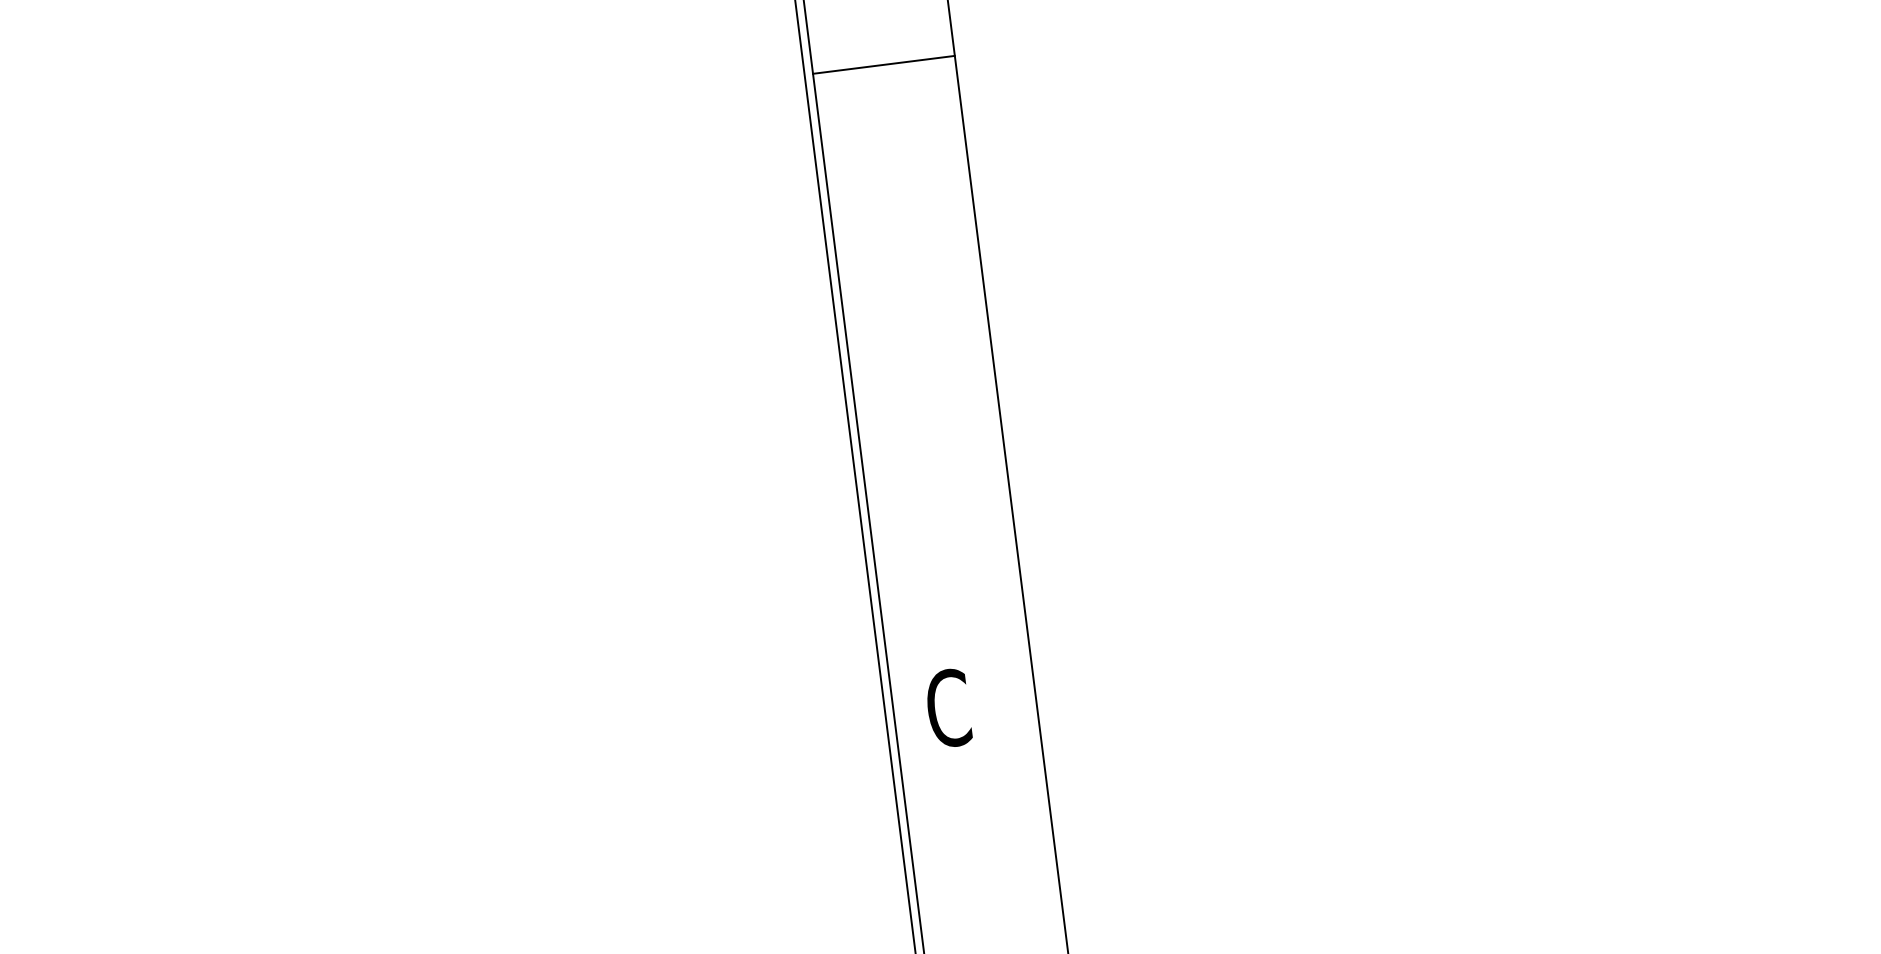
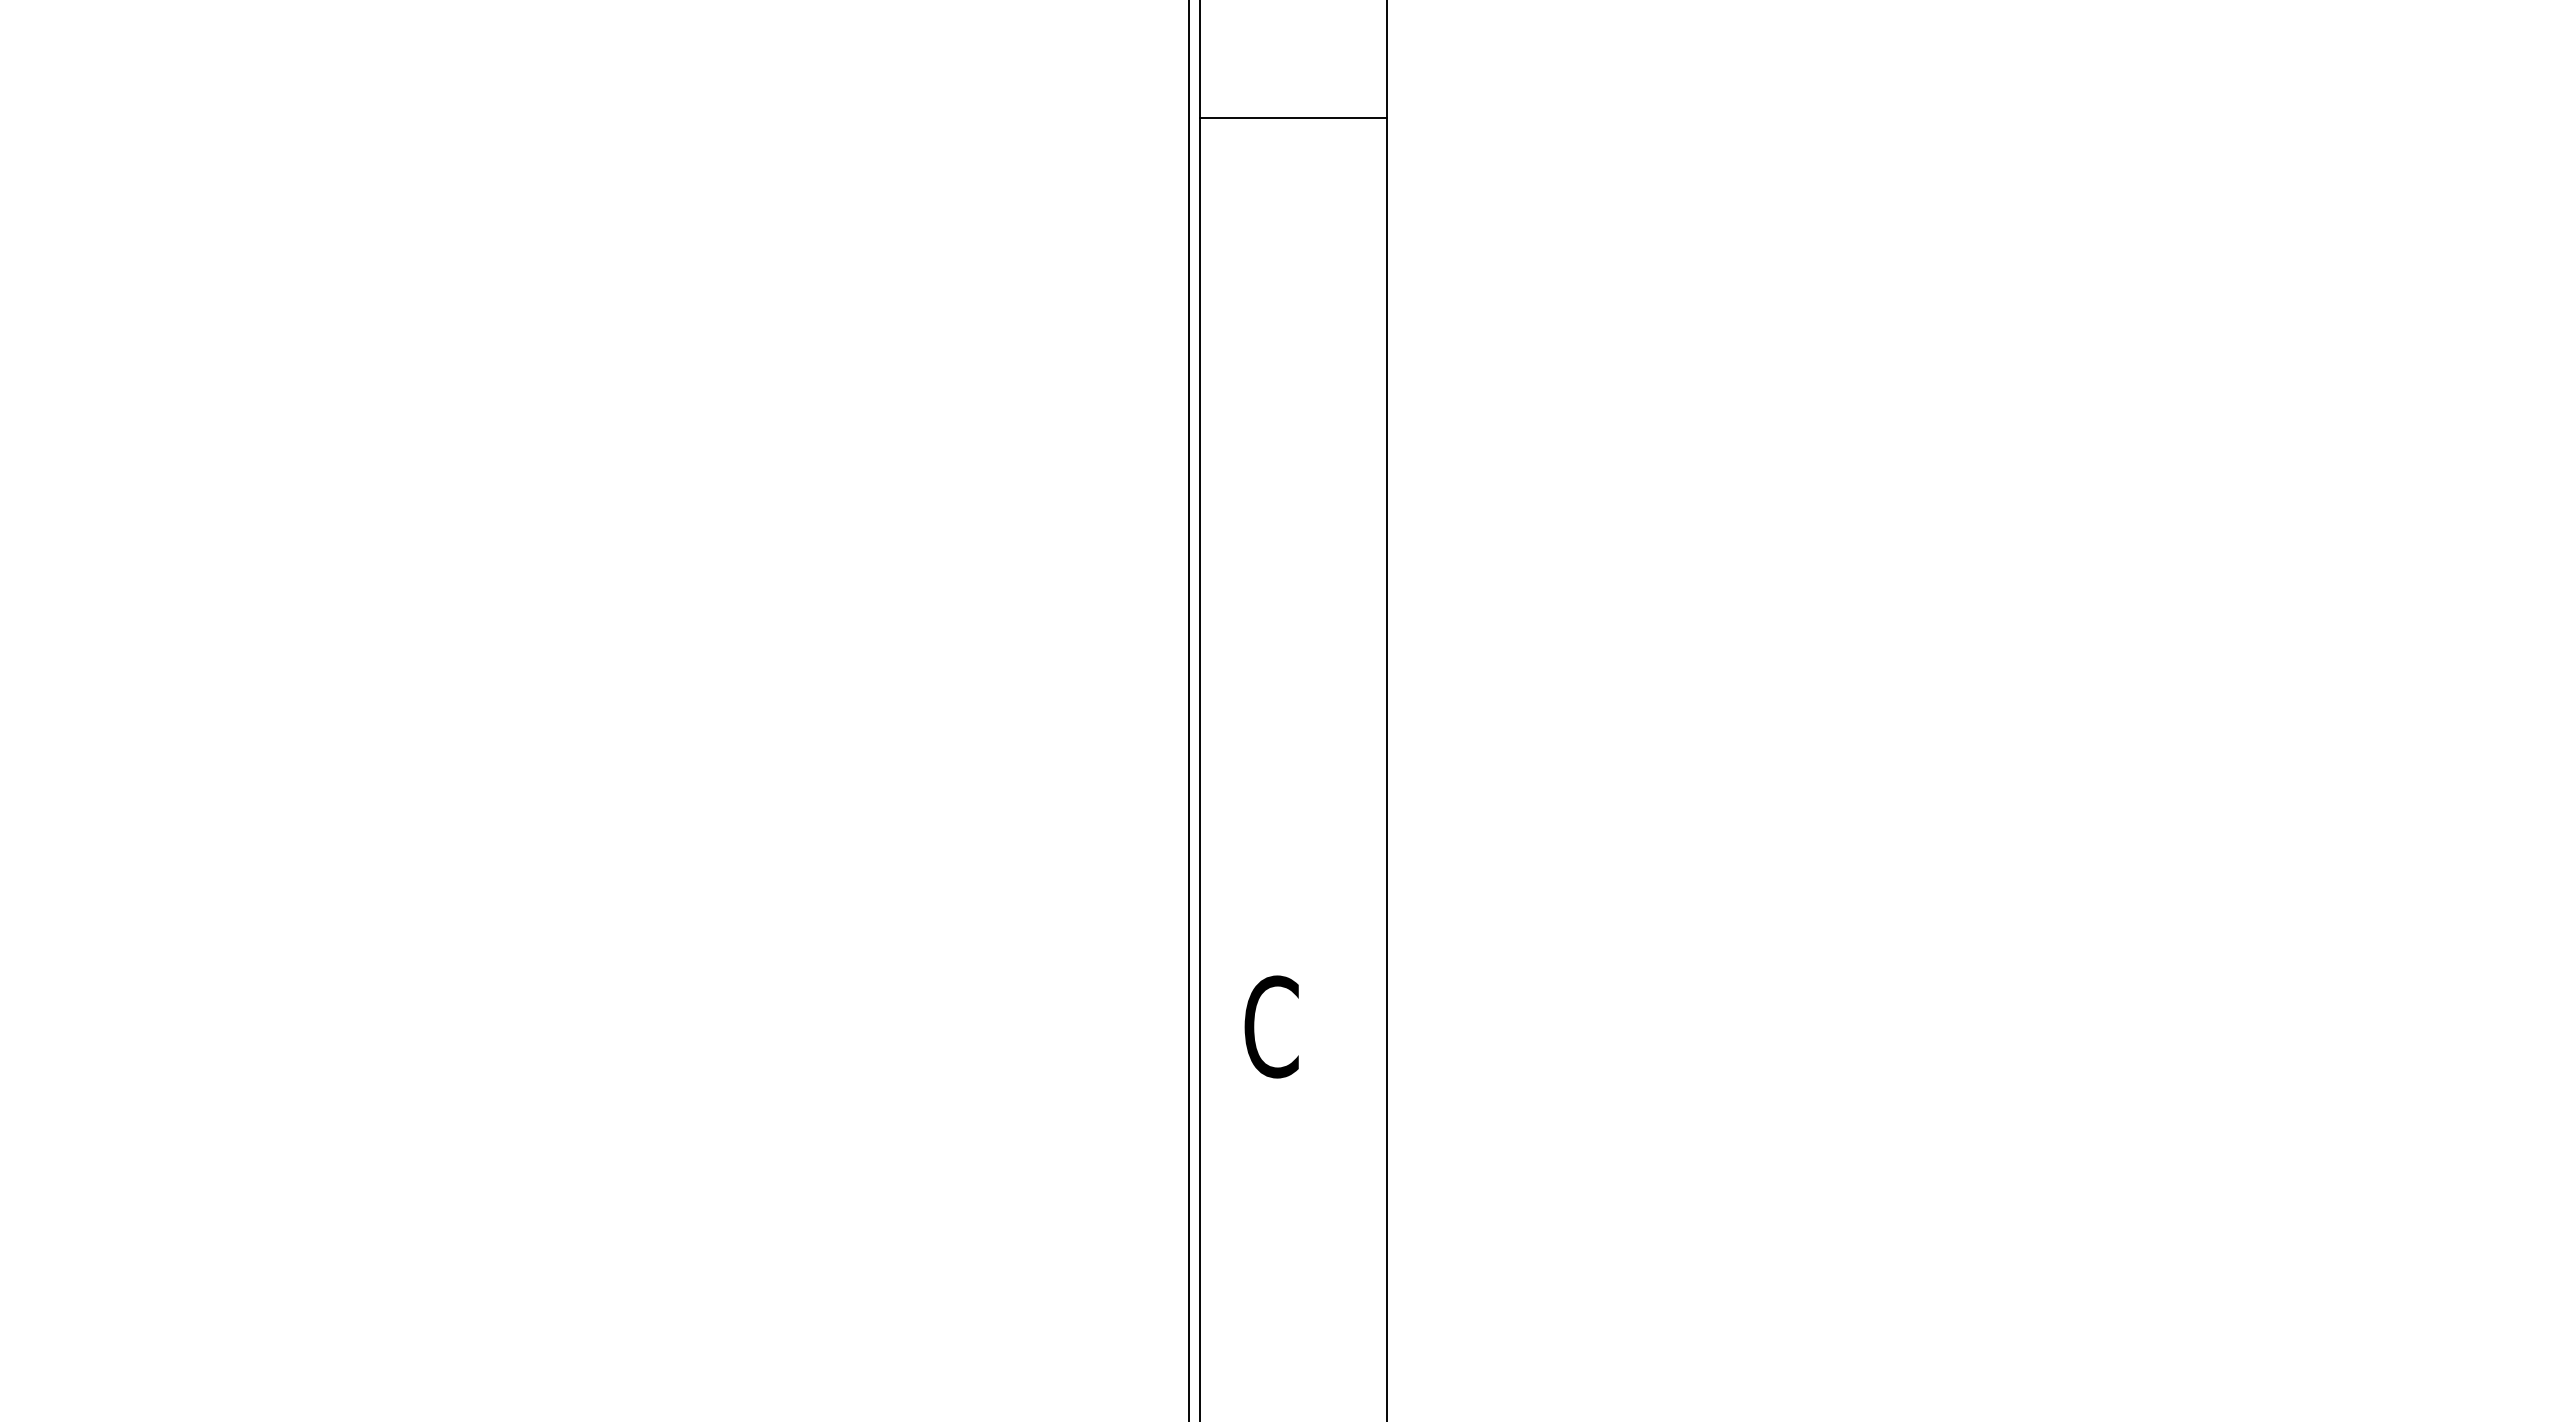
line: (883, 64) -> (1293, 117), moved

